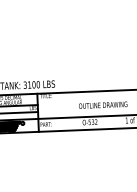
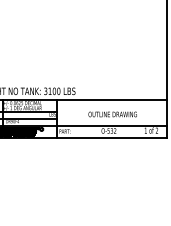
text: (102, 105) -> (112, 114), moved

